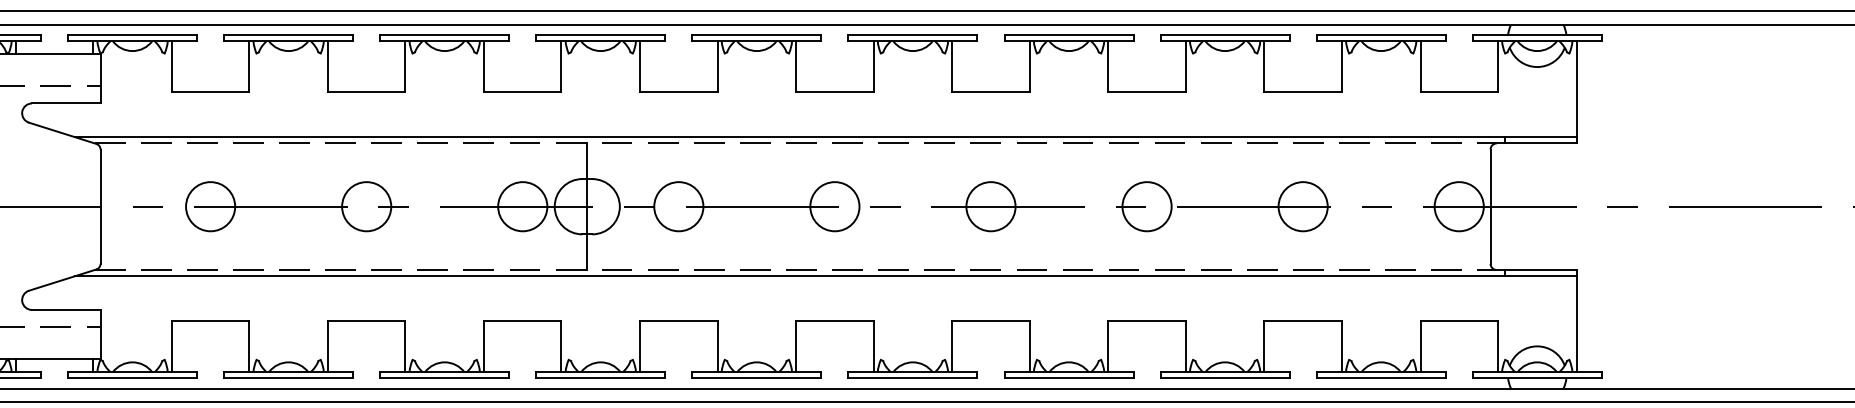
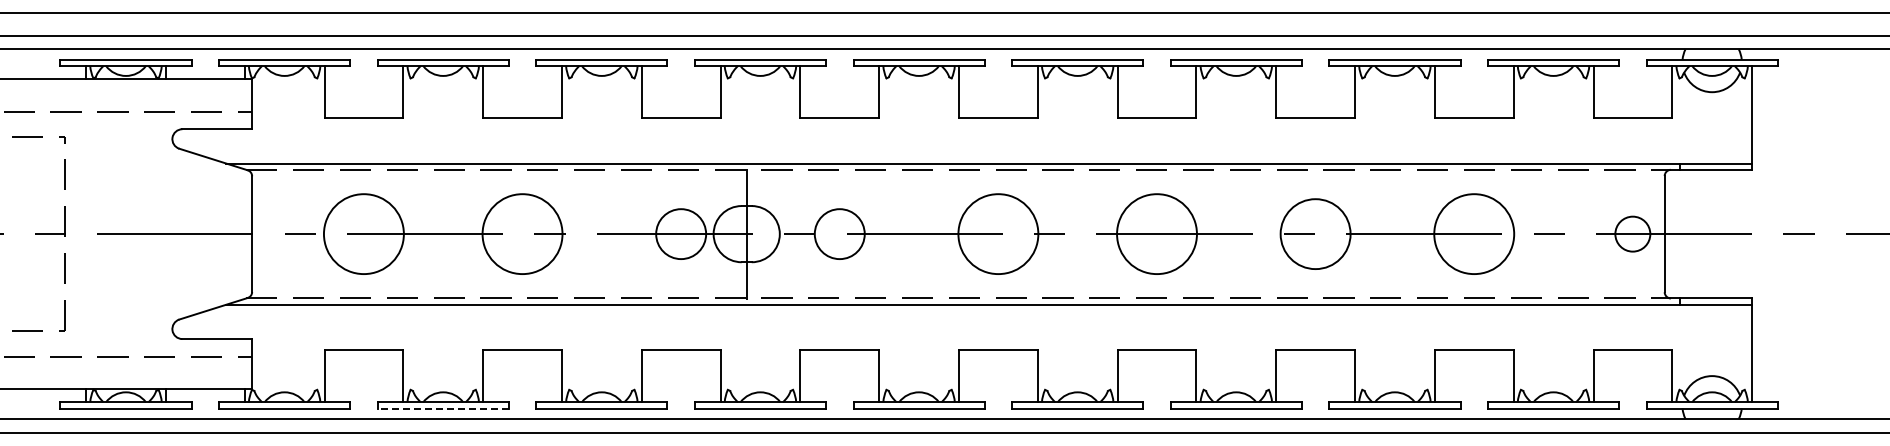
circle: (210, 207) -> (363, 234), size x1.6
circle: (366, 207) -> (522, 234), size x1.6
circle: (835, 207) -> (998, 234), size x1.6
circle: (990, 207) -> (1156, 234), size x1.6
circle: (1146, 207) -> (1315, 234), size x1.4
circle: (1303, 207) -> (1474, 234), size x1.6
circle: (1458, 207) -> (1632, 234), size x0.7
line: (288, 378) -> (443, 408), solid -> dashed

